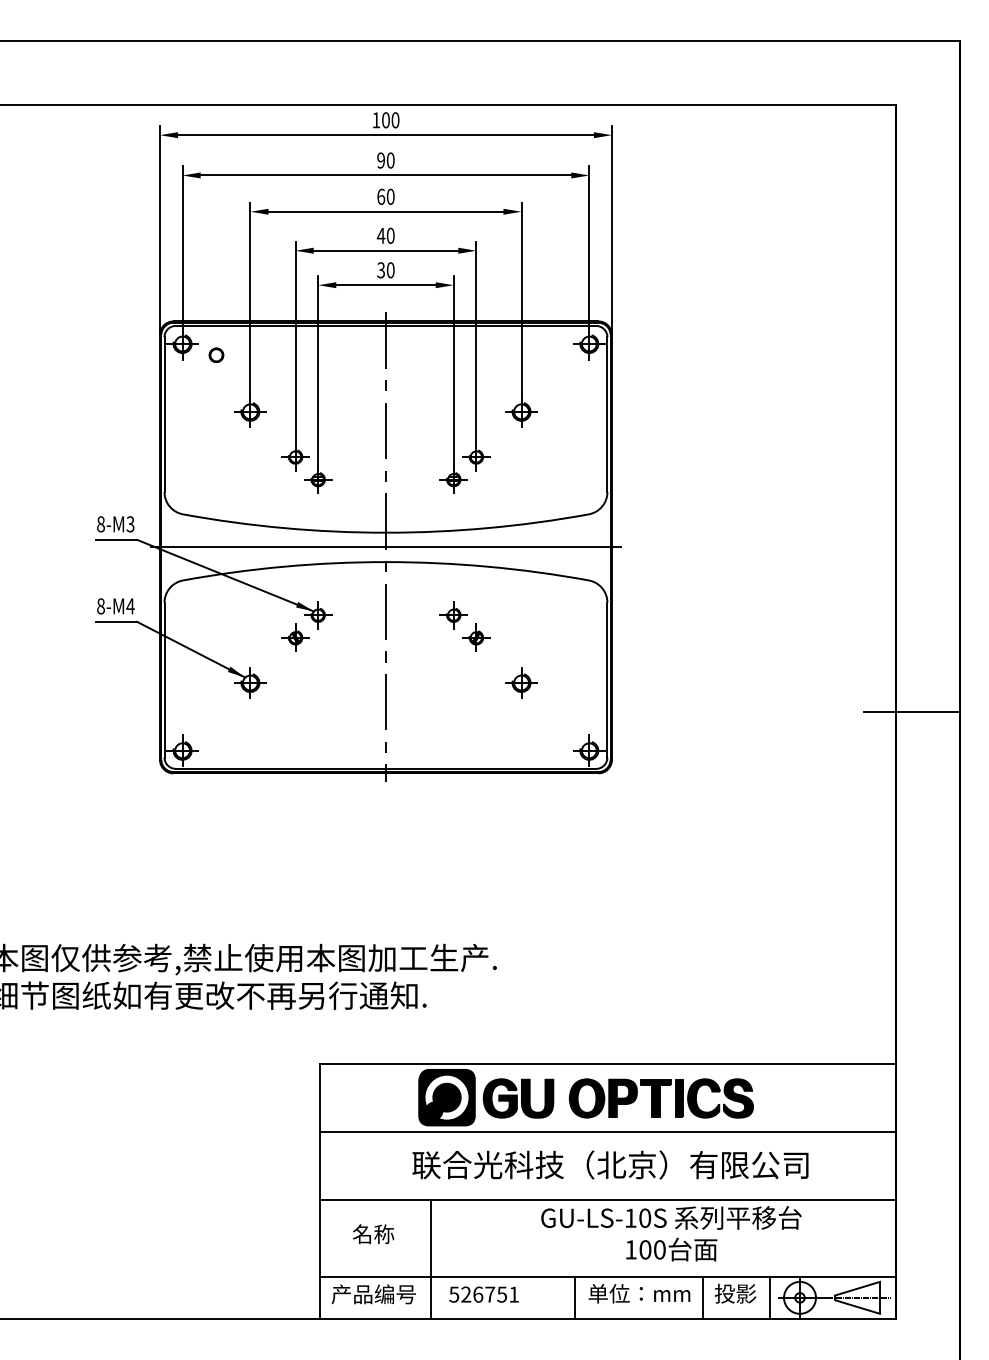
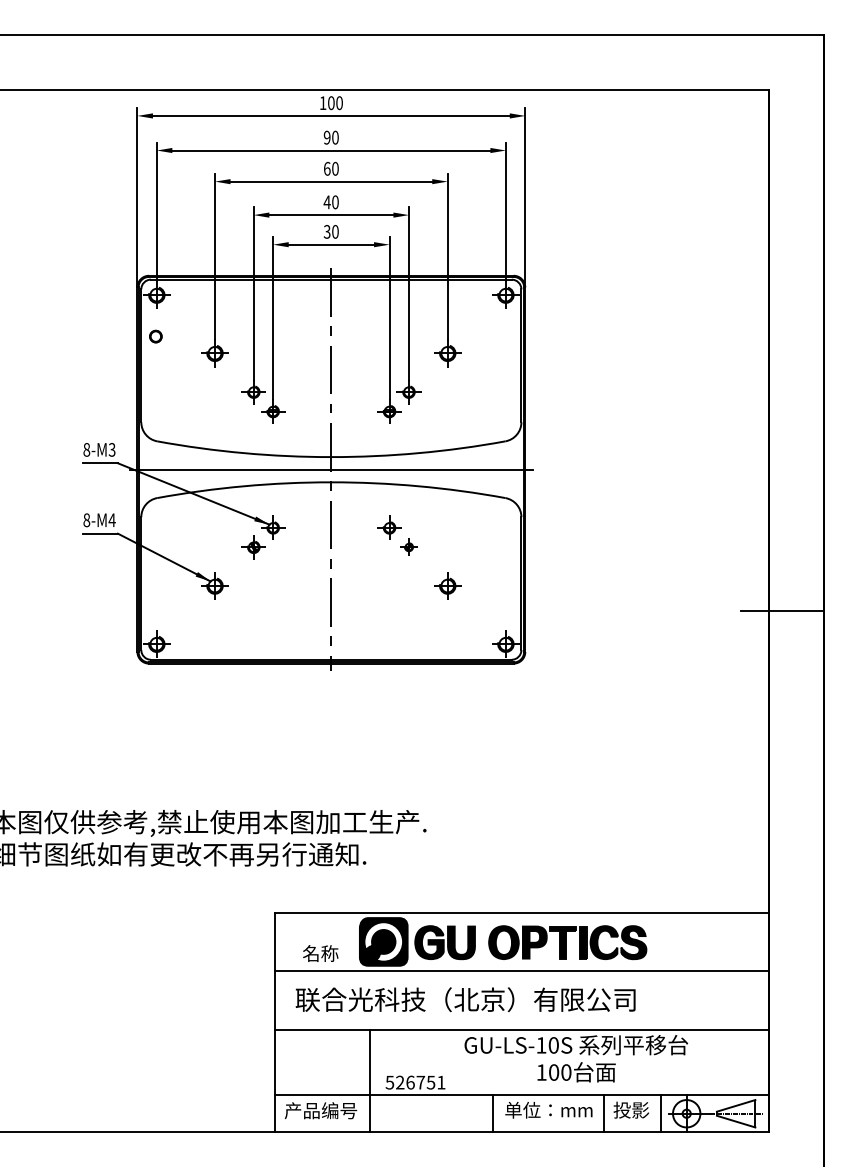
part: (216, 354) -> (155, 335), moved
part: (476, 637) -> (409, 547), size x0.7
text: (610, 1164) -> (465, 999), moved
text: (373, 1234) -> (320, 953), moved
text: (483, 1294) -> (415, 1082), moved

